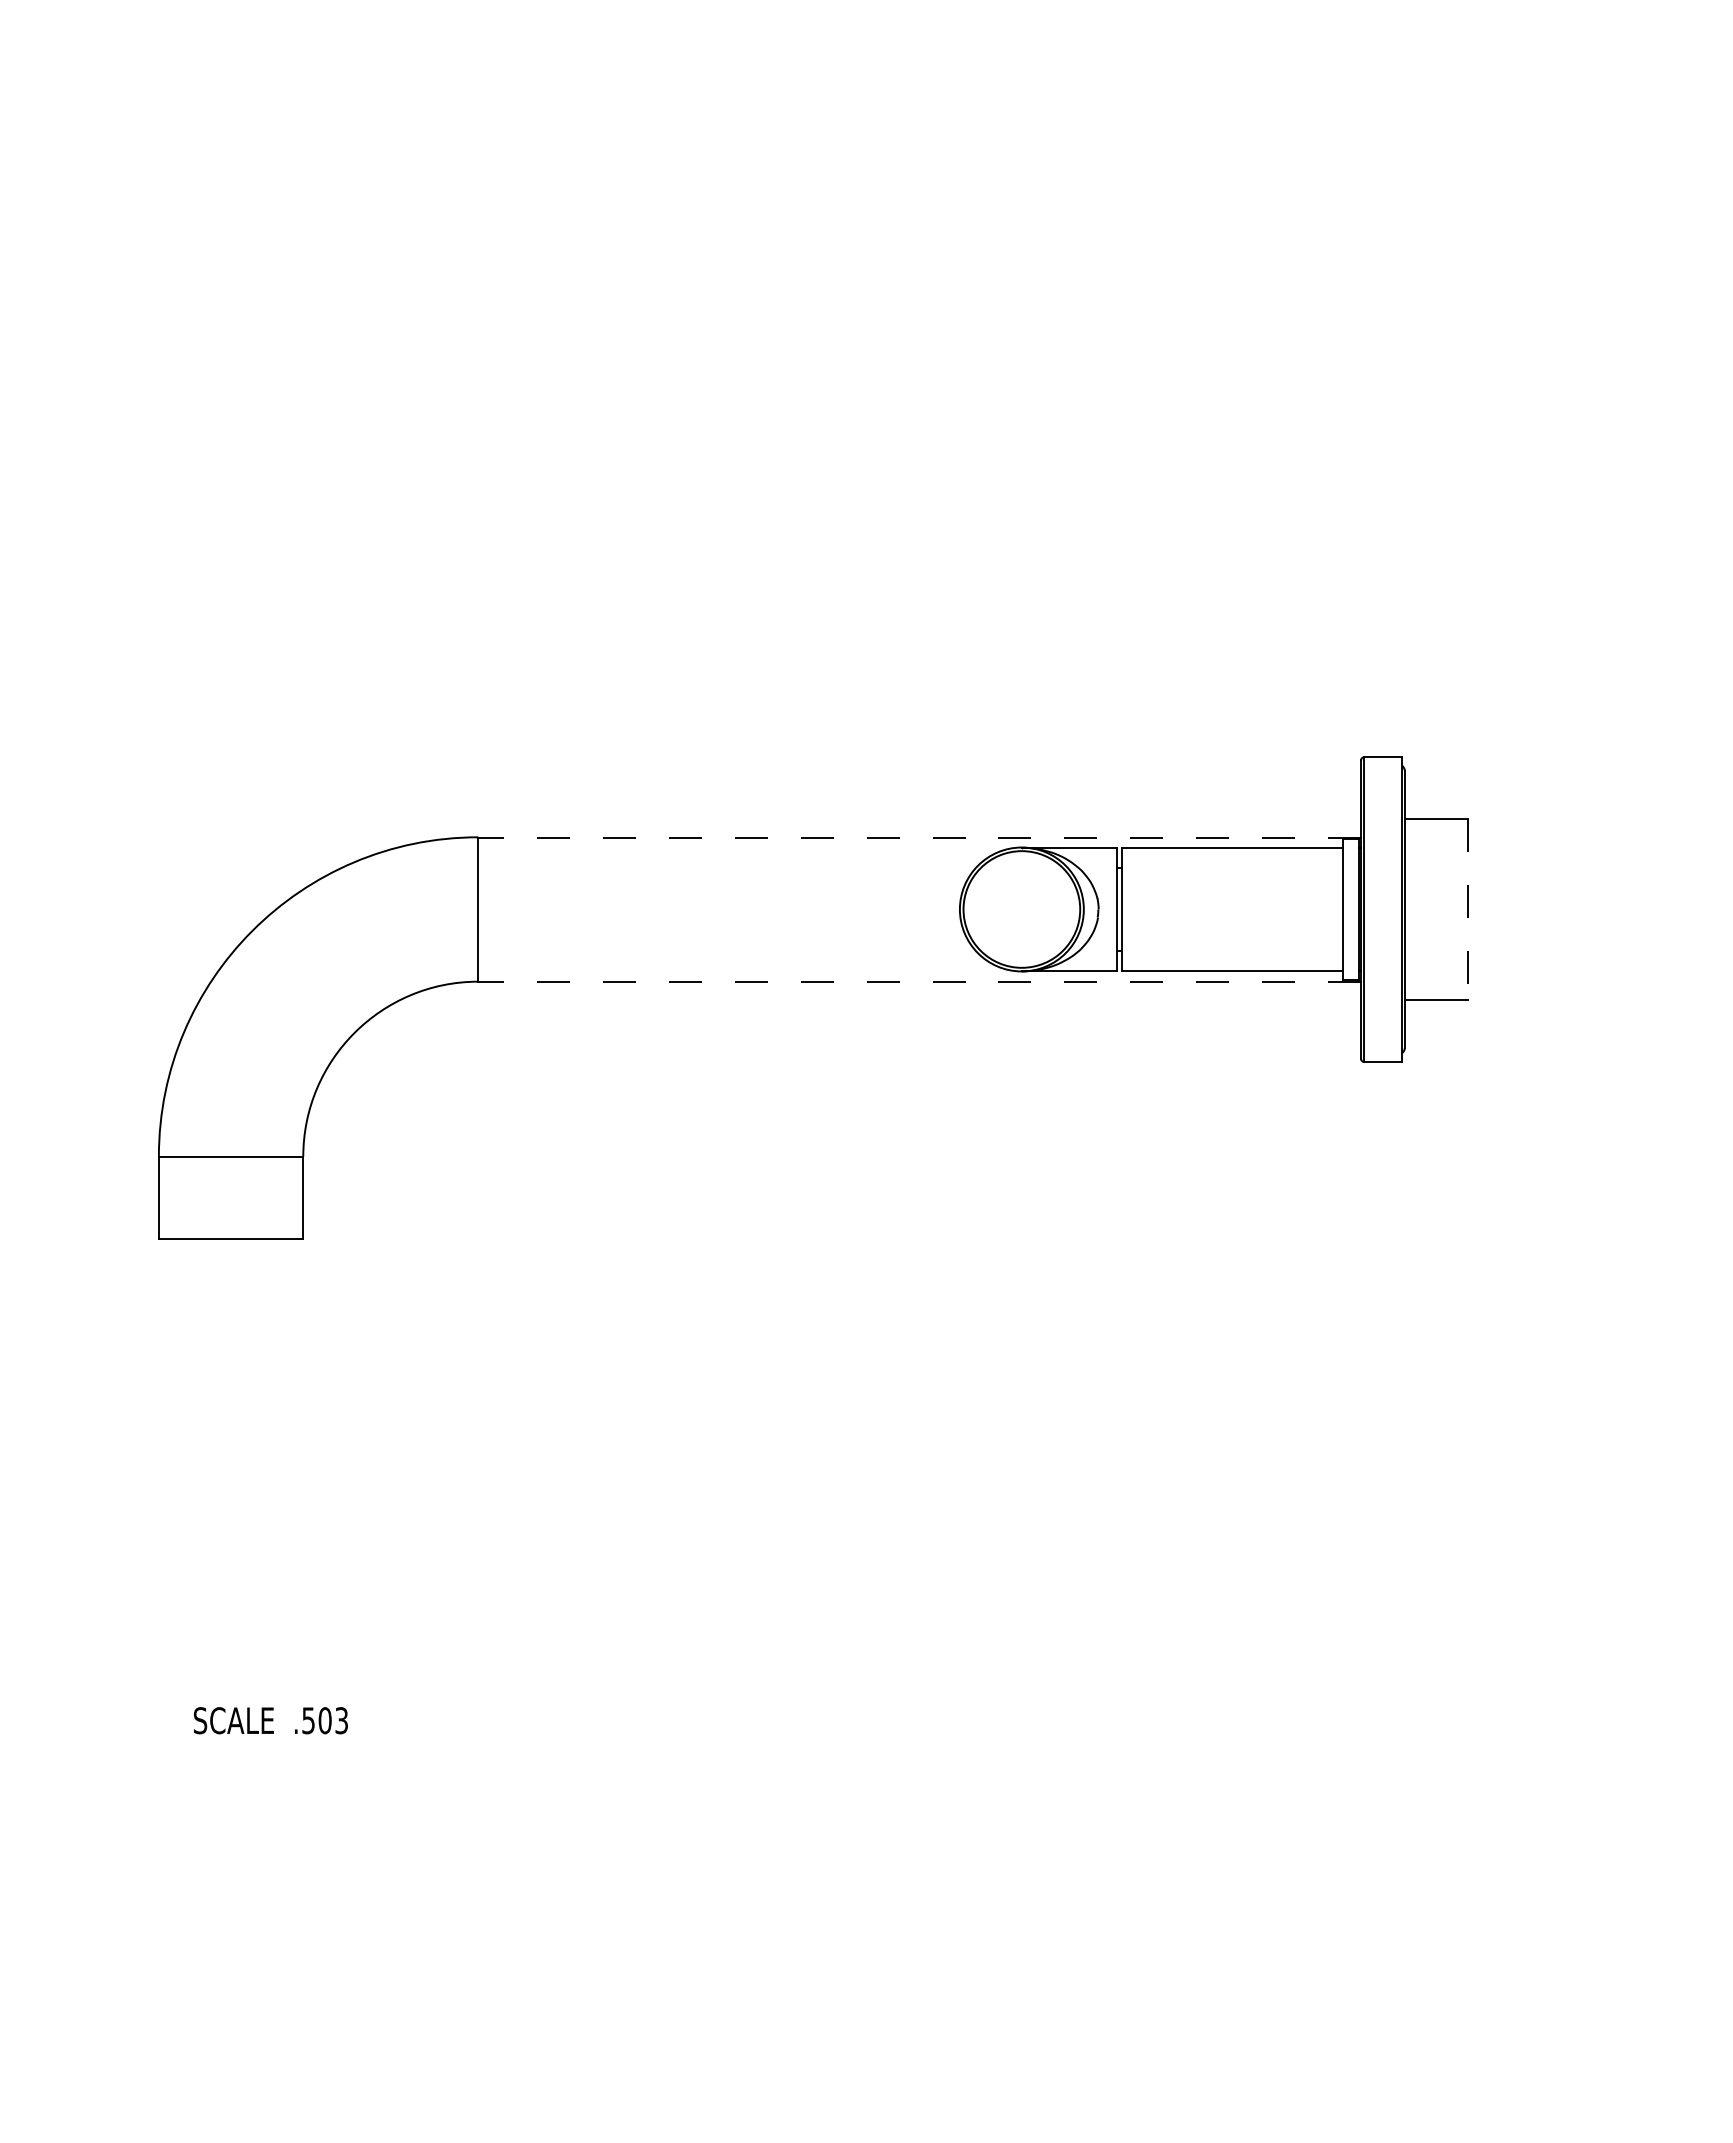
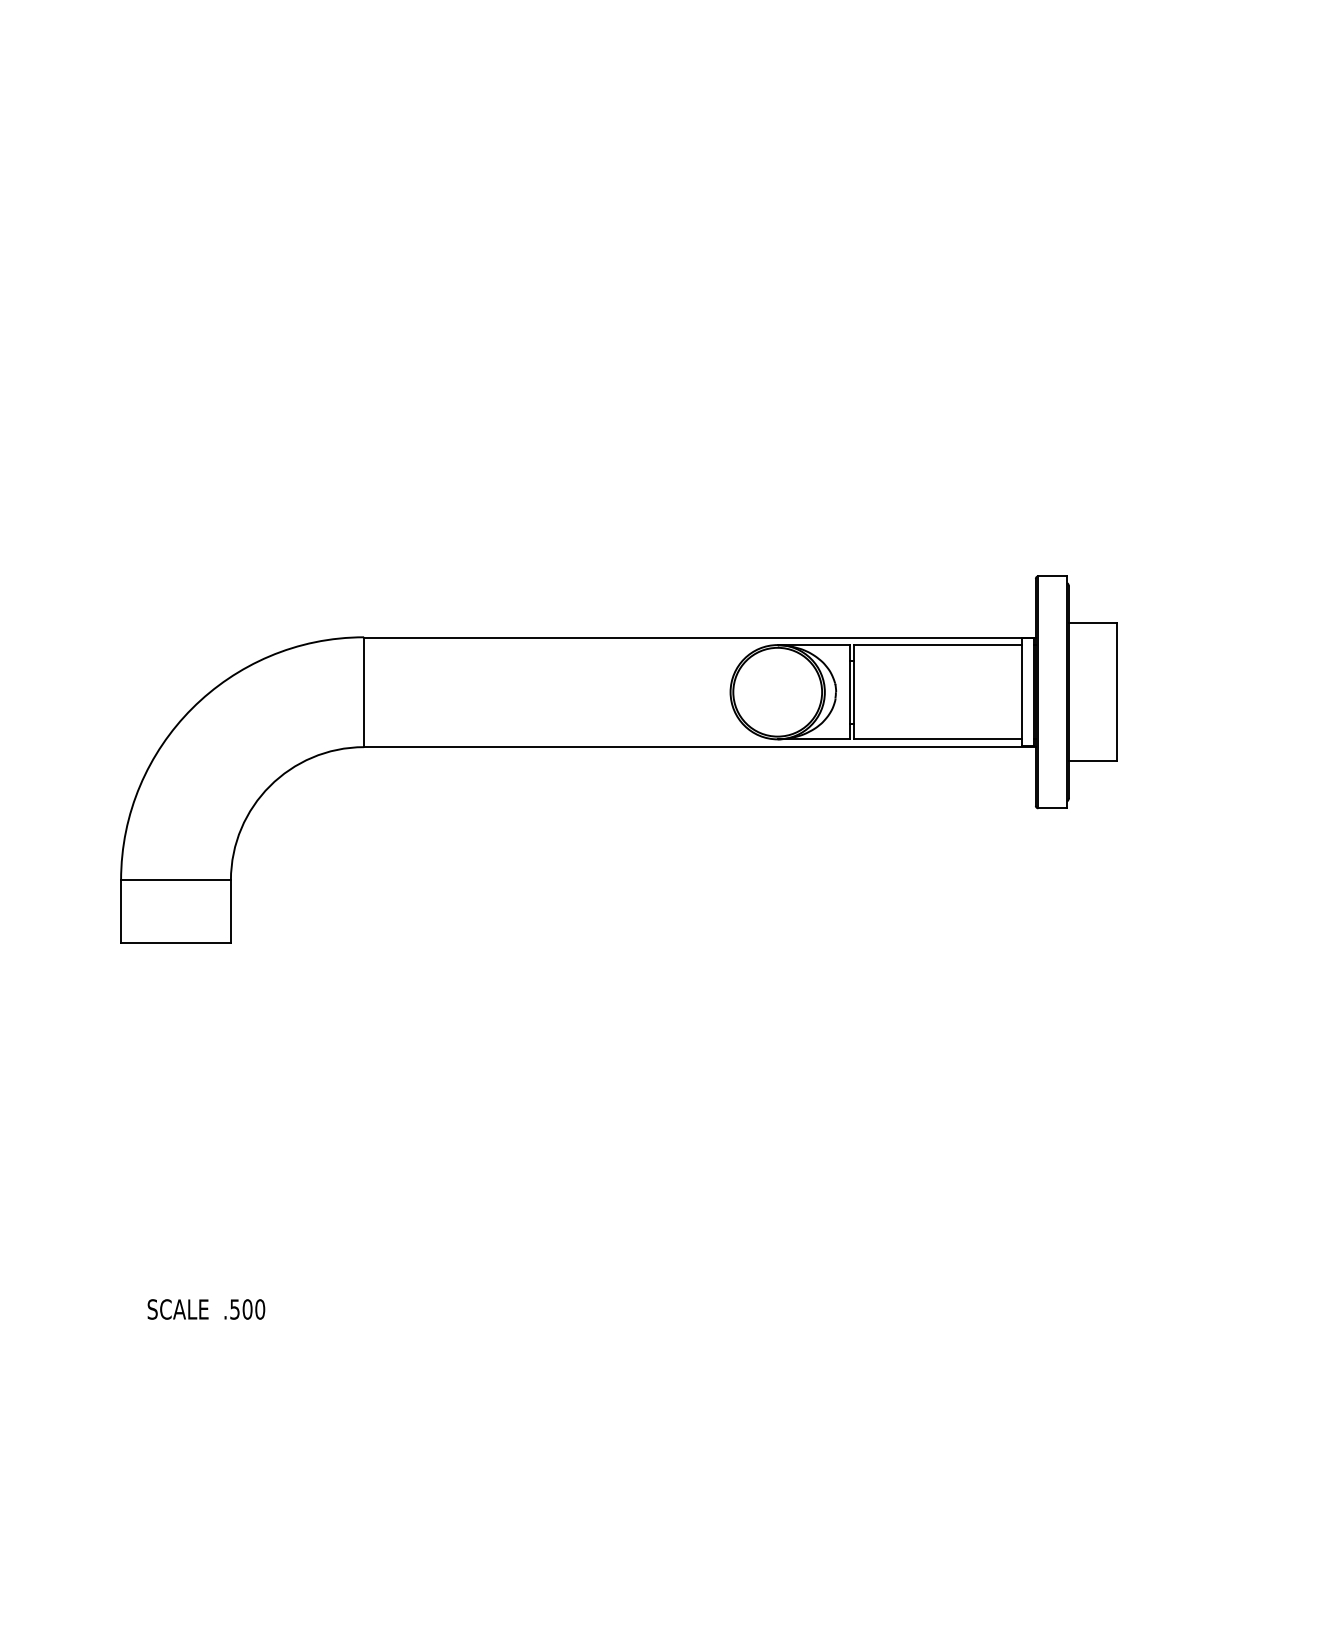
line: (919, 837) -> (699, 637), dashed -> solid
line: (1468, 909) -> (1117, 692), dashed -> solid
line: (919, 981) -> (699, 747), dashed -> solid
text: (341, 1720) -> (260, 1309), .503 -> .500

